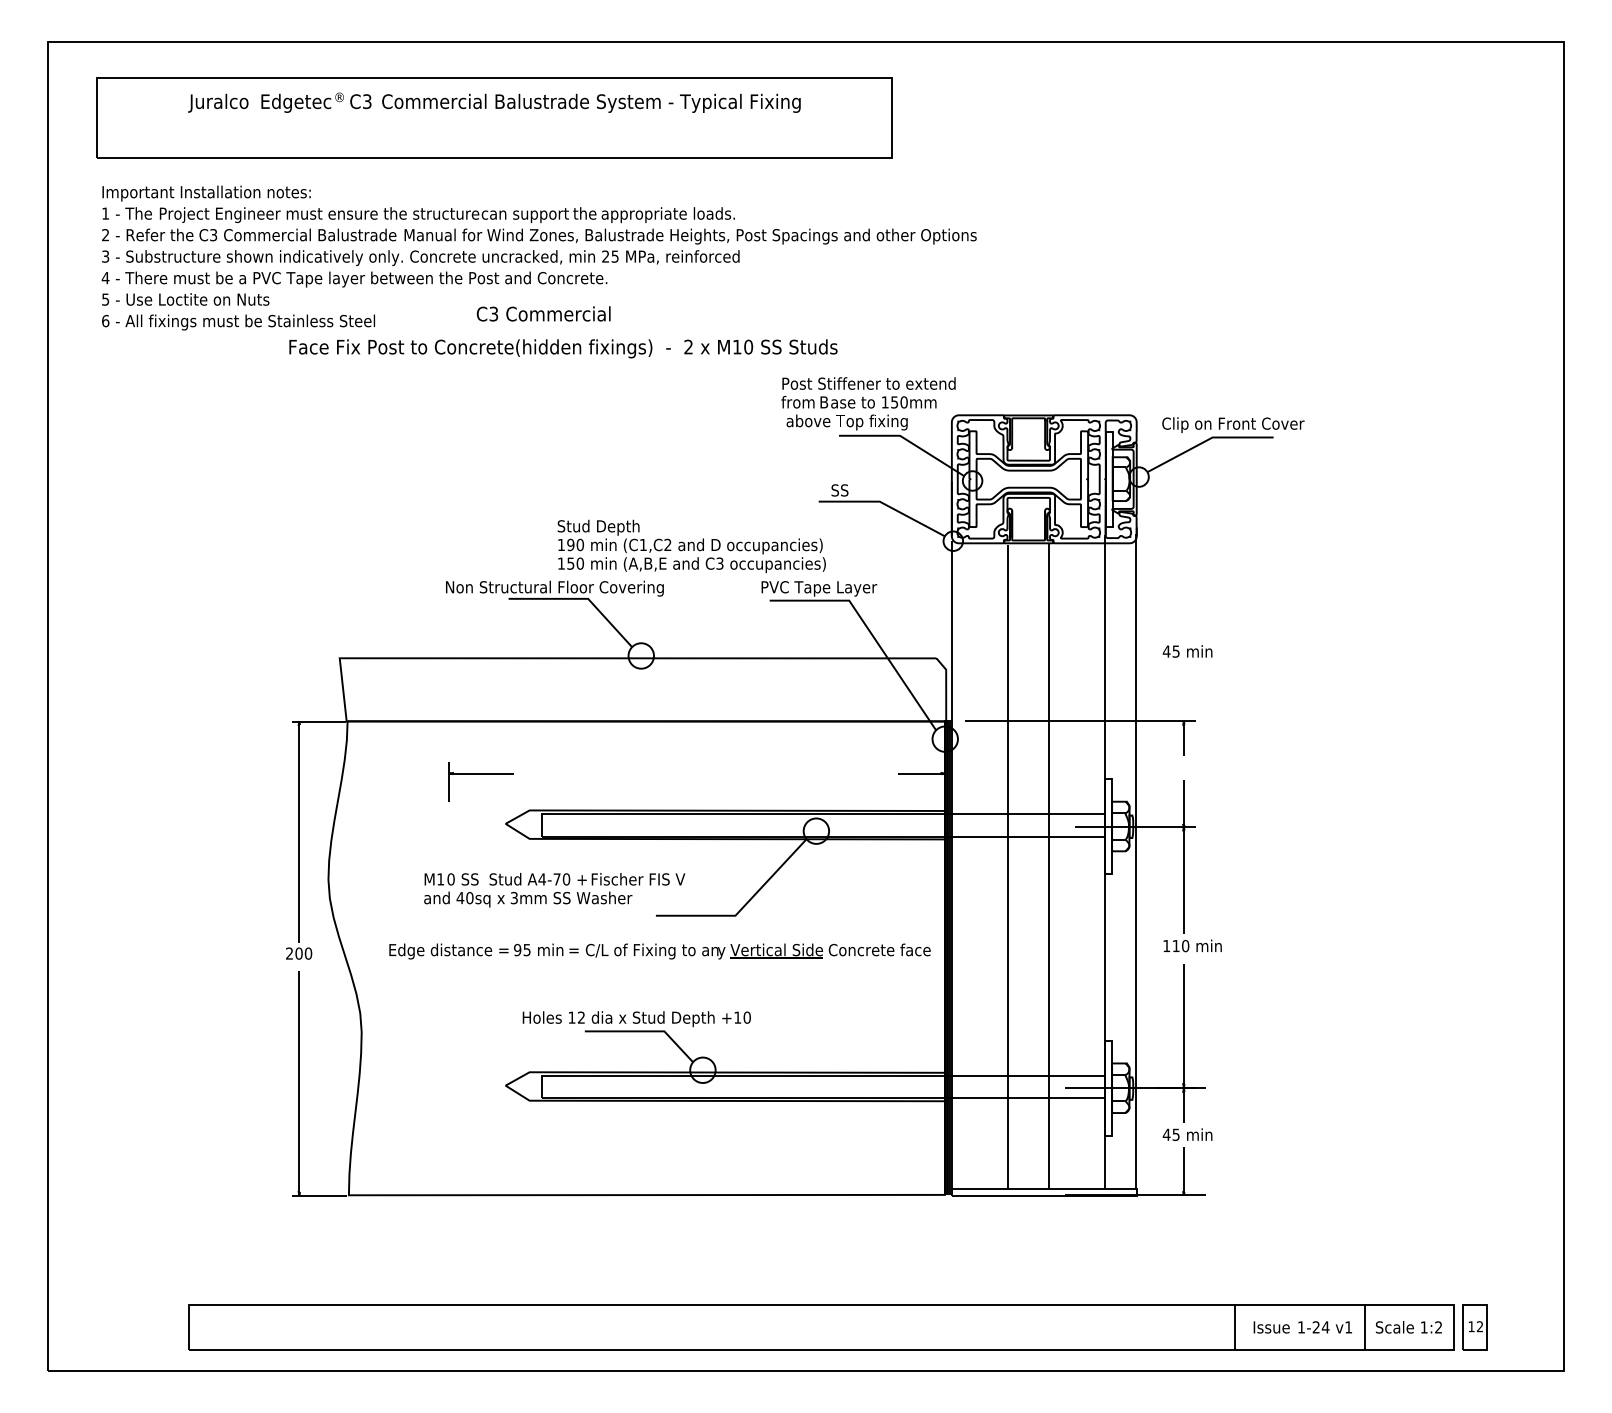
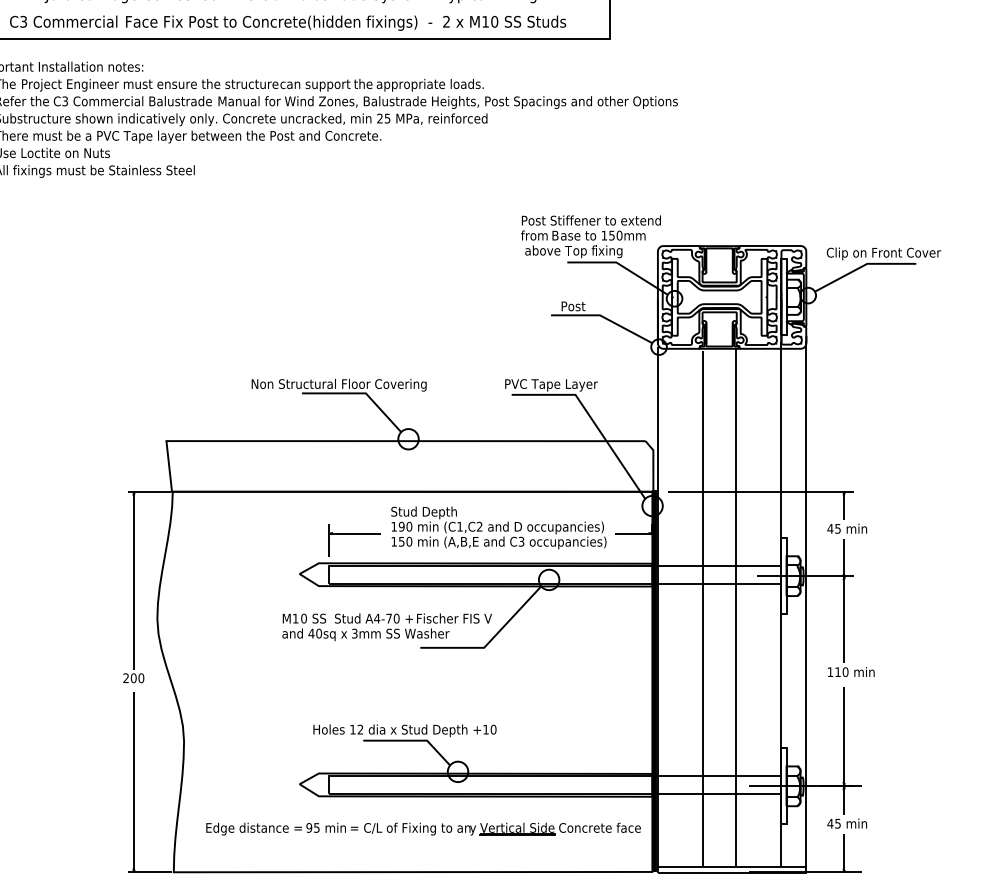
text: (543, 313) -> (63, 21), moved
text: (563, 348) -> (346, 22), moved
text: (846, 490) -> (573, 306), SS -> Post
text: (691, 546) -> (498, 527), moved
text: (1187, 651) -> (847, 528), moved
part: (480, 774) -> (354, 534), moved
text: (554, 890) -> (387, 627), moved
part: (659, 951) -> (423, 829), moved

